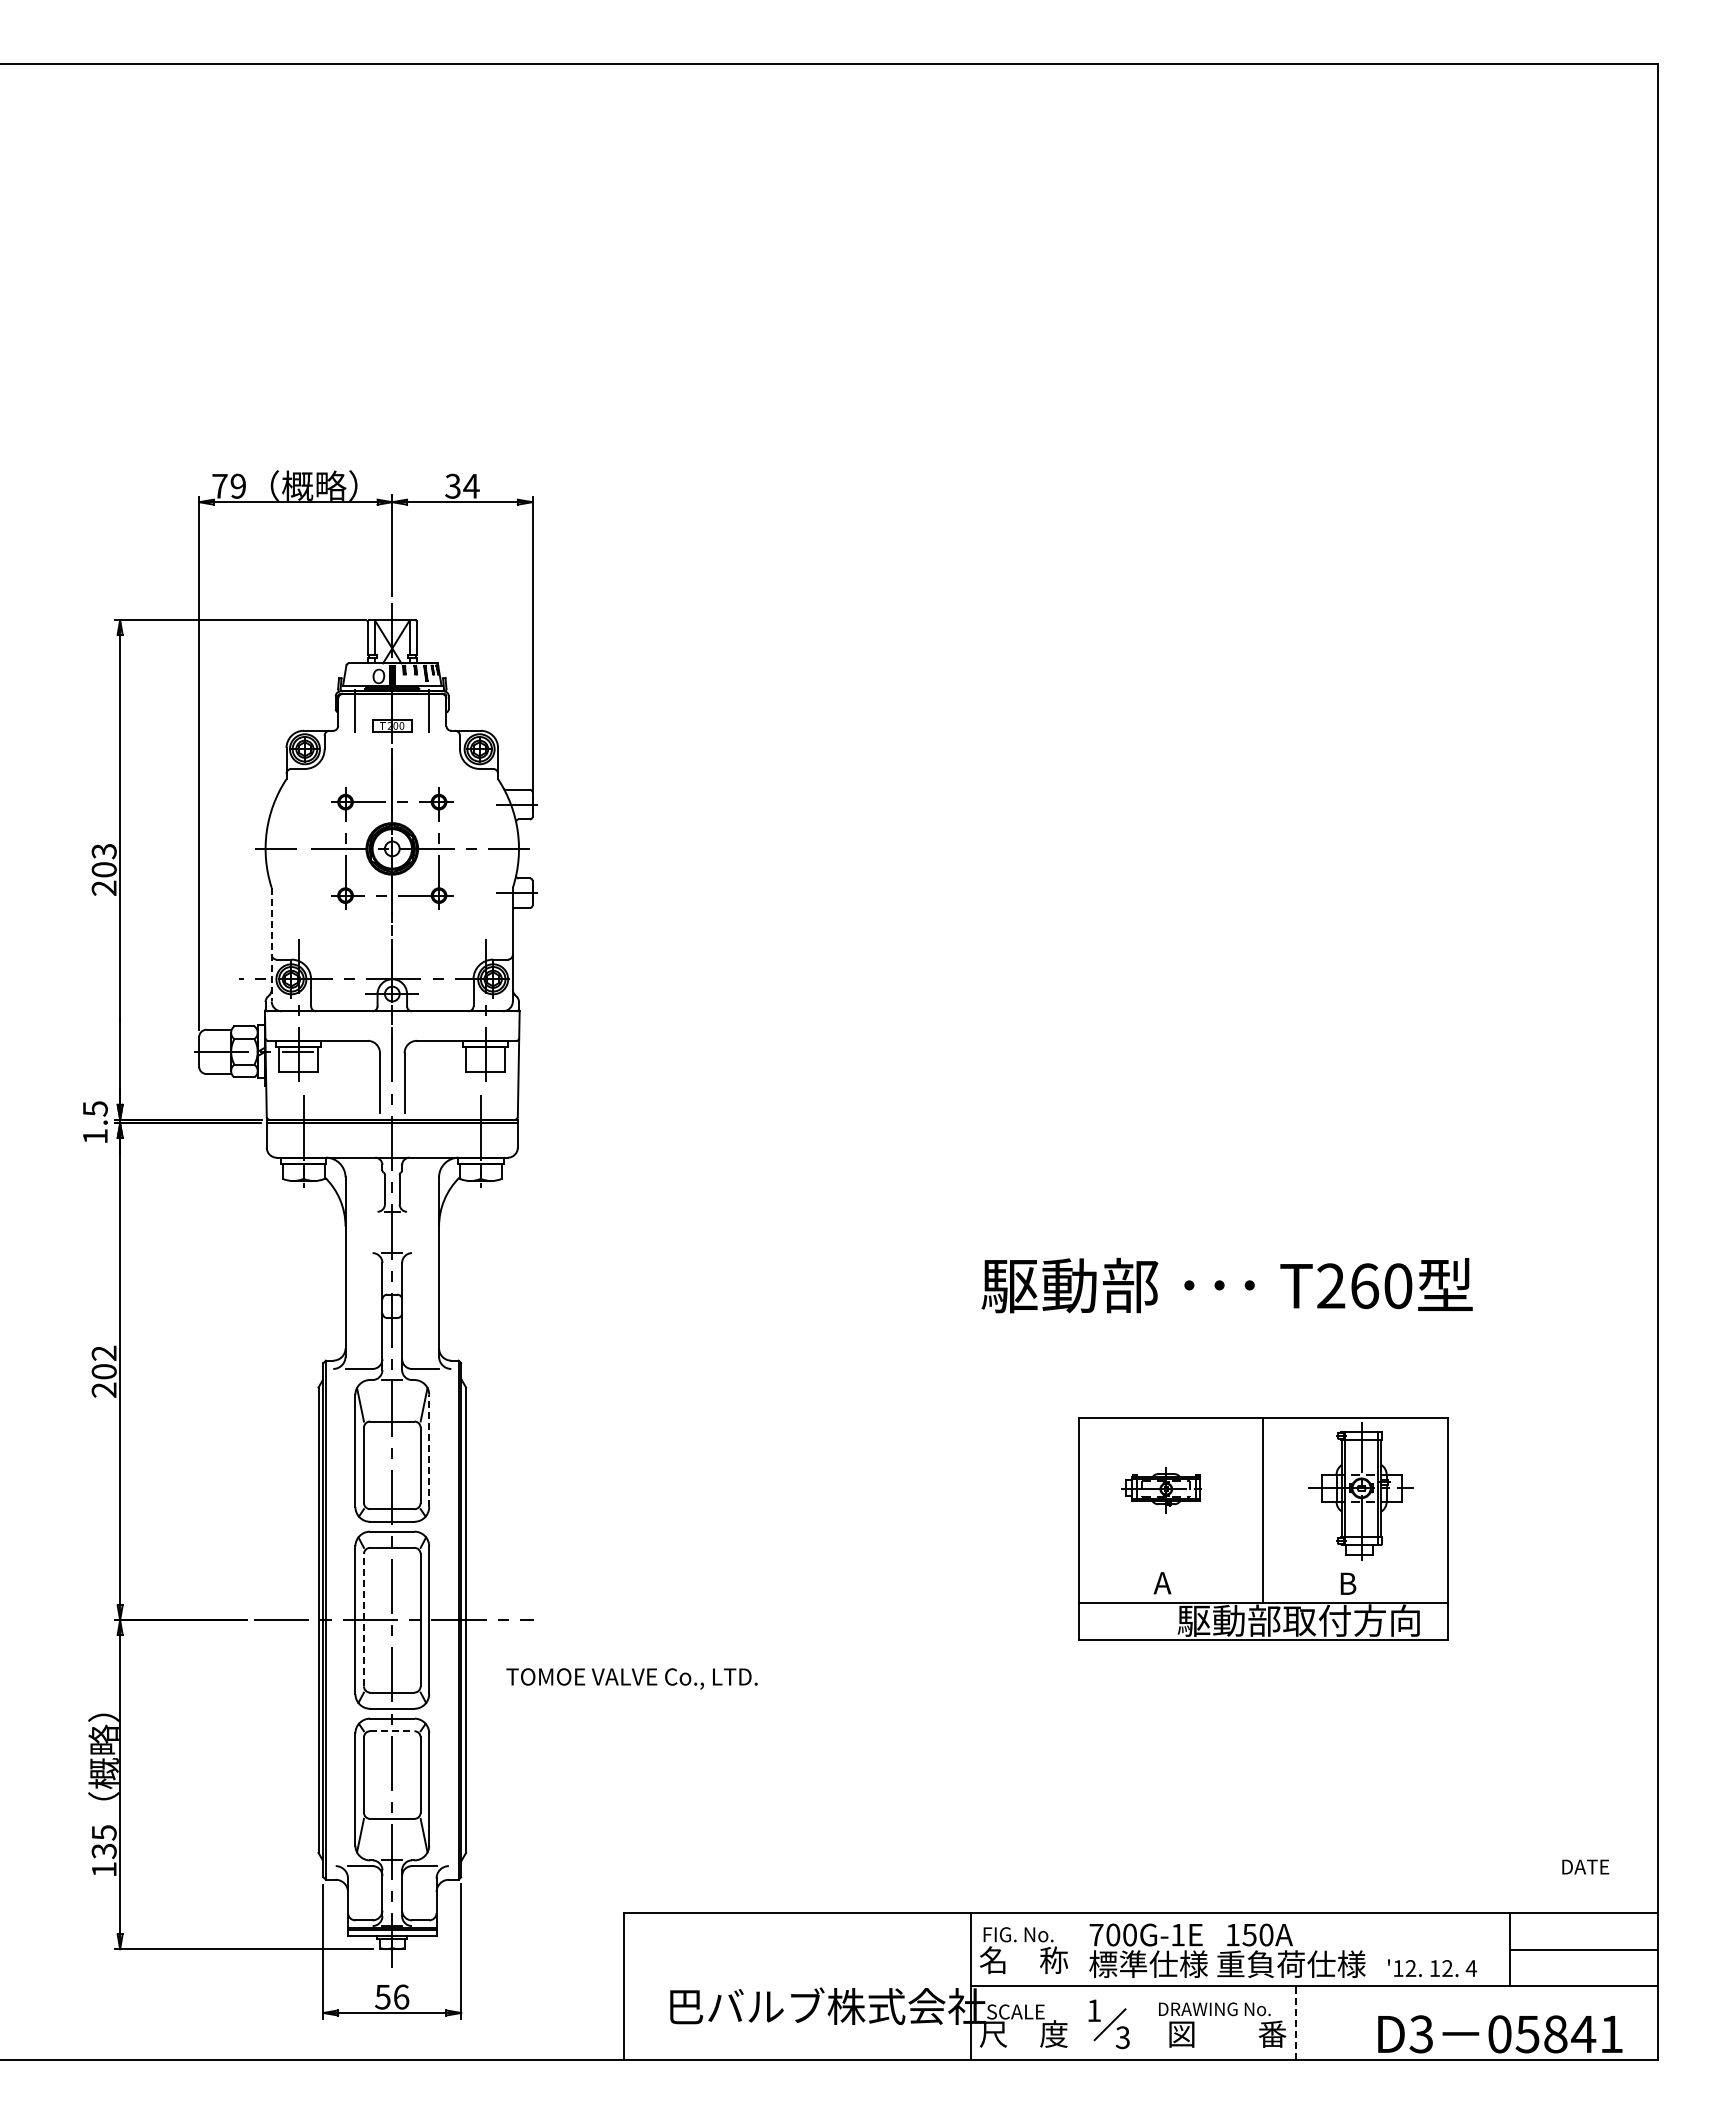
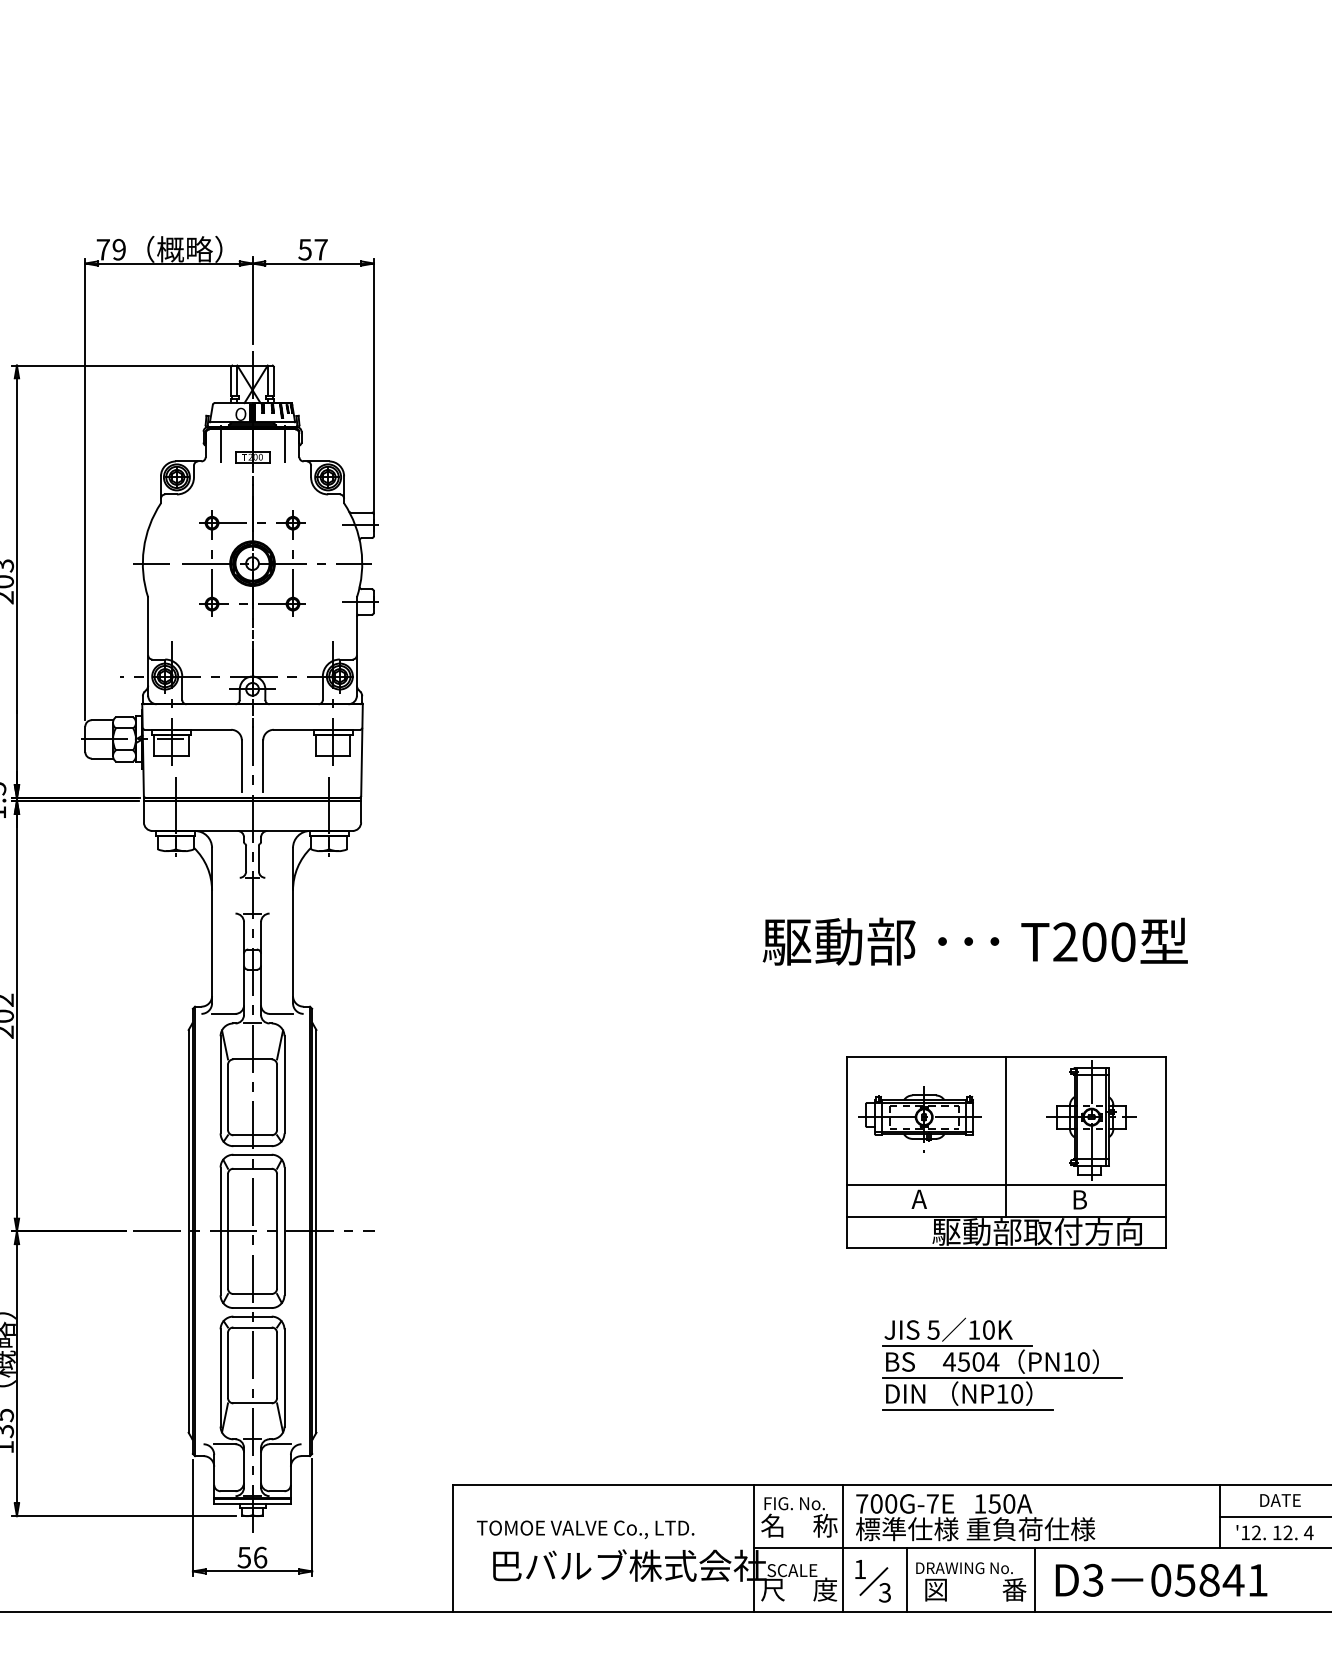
text: (462, 485) -> (313, 249), 34 -> 57
line: (271, 944) -> (147, 646), dashed -> solid
text: (1365, 1285) -> (1095, 941), T260 -> T200
line: (429, 1450) -> (284, 1084), dashed -> solid
part: (1163, 1490) -> (920, 1119), size x1.67
line: (1262, 1566) -> (1005, 1184), added
line: (363, 1619) -> (227, 1230), dashed -> solid
text: (631, 1678) -> (585, 1529), moved
line: (392, 1731) -> (252, 1327), dashed -> solid
part: (1258, 1773) -> (1002, 1364), added
text: (1585, 1866) -> (1280, 1500), moved
text: (1178, 1935) -> (933, 1504), 700G-1E -> 700G-7E
text: (1432, 1967) -> (1275, 1532), moved
line: (1074, 1986) -> (843, 1548), added
line: (1148, 2023) -> (907, 1580), added
line: (1295, 2023) -> (1034, 1580), dashed -> solid
text: (1500, 2034) -> (1161, 1580), moved

